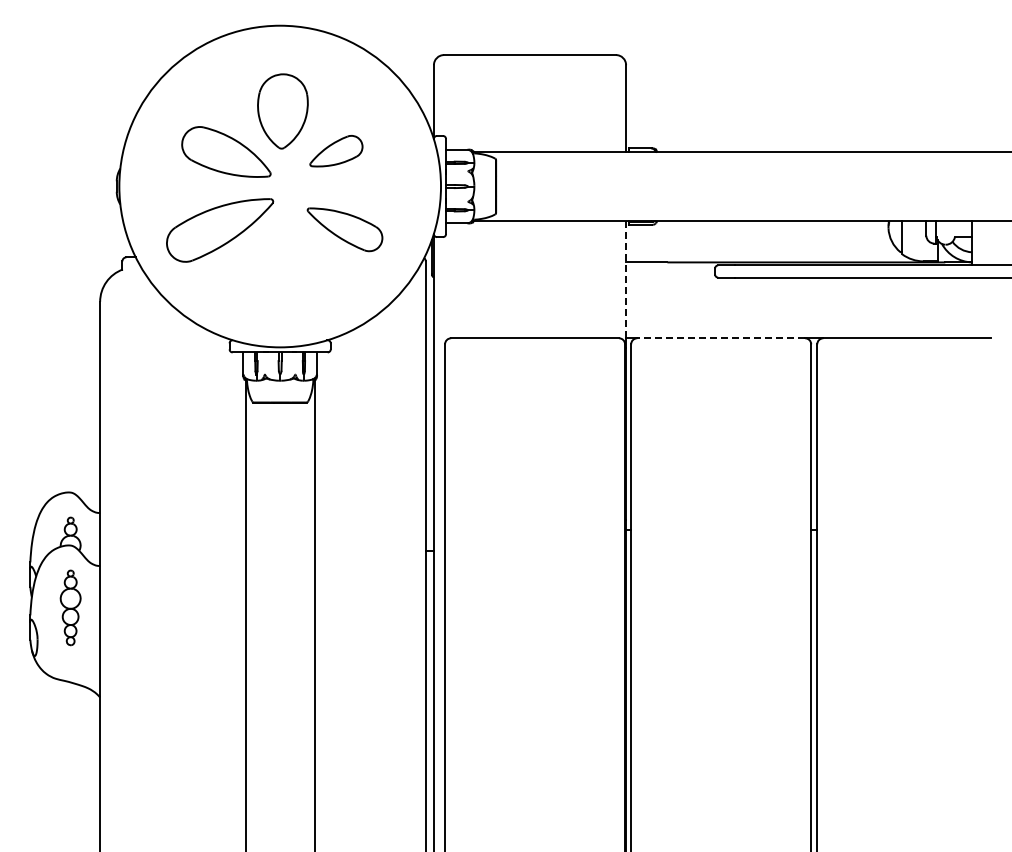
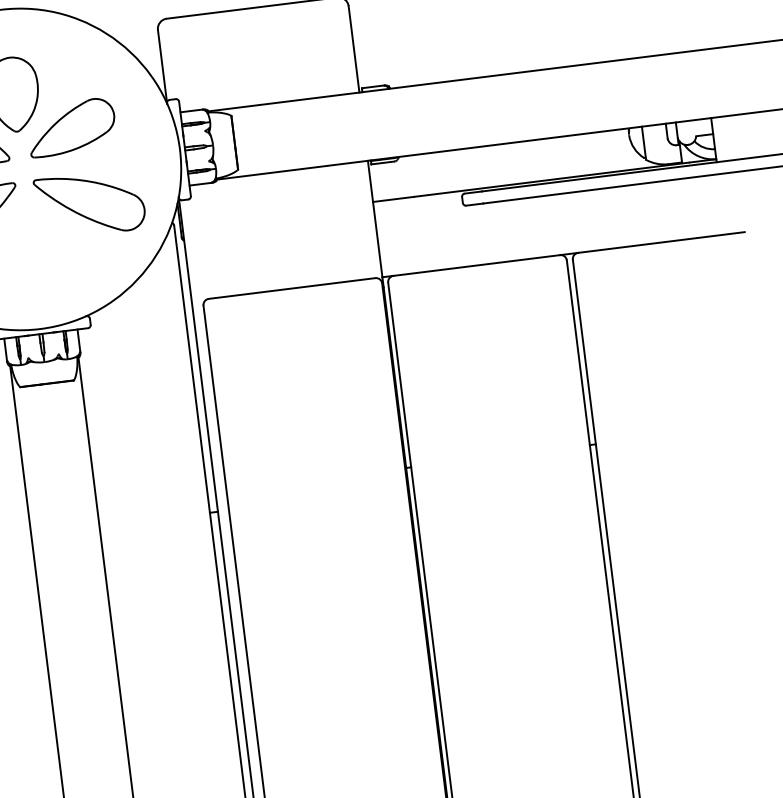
part: (336, 150) -> (71, 126), size x1.67
part: (344, 229) -> (89, 204), size x1.43
line: (626, 279) -> (375, 218), dashed -> solid
line: (721, 338) -> (477, 265), dashed -> solid

